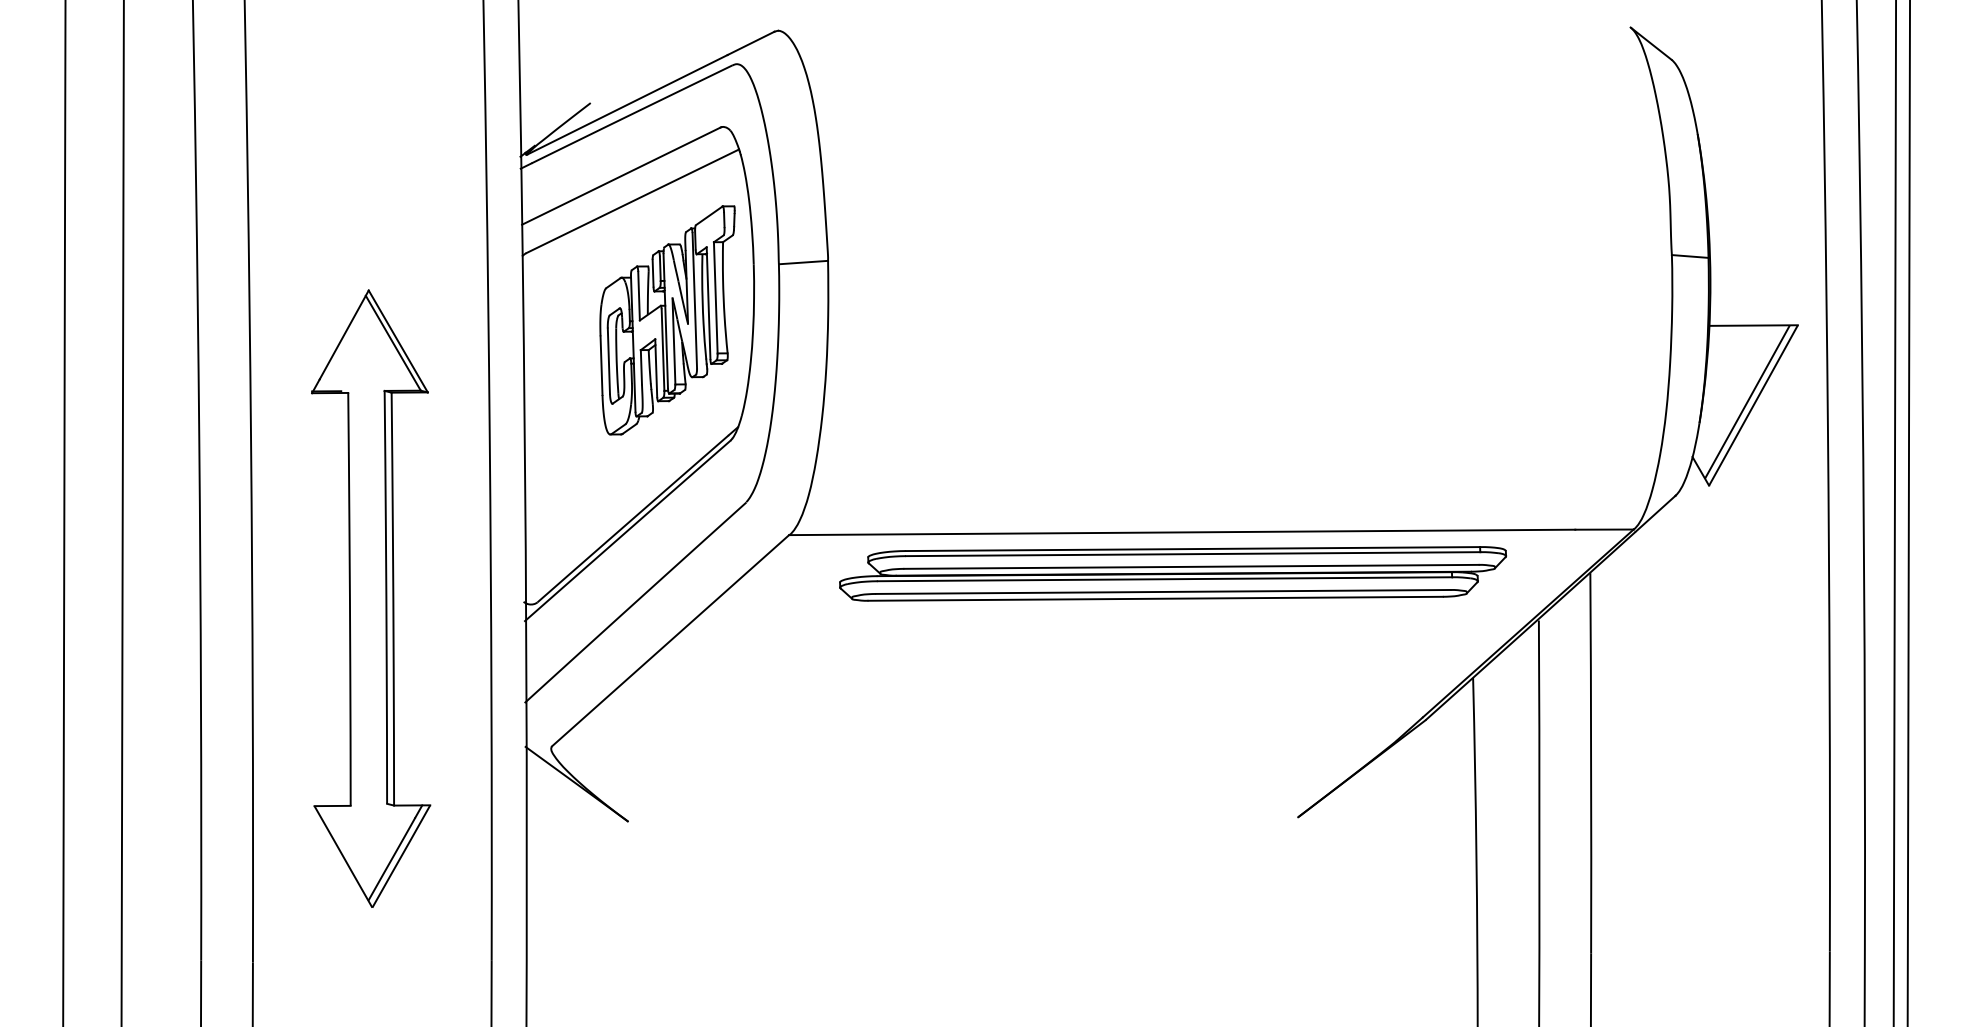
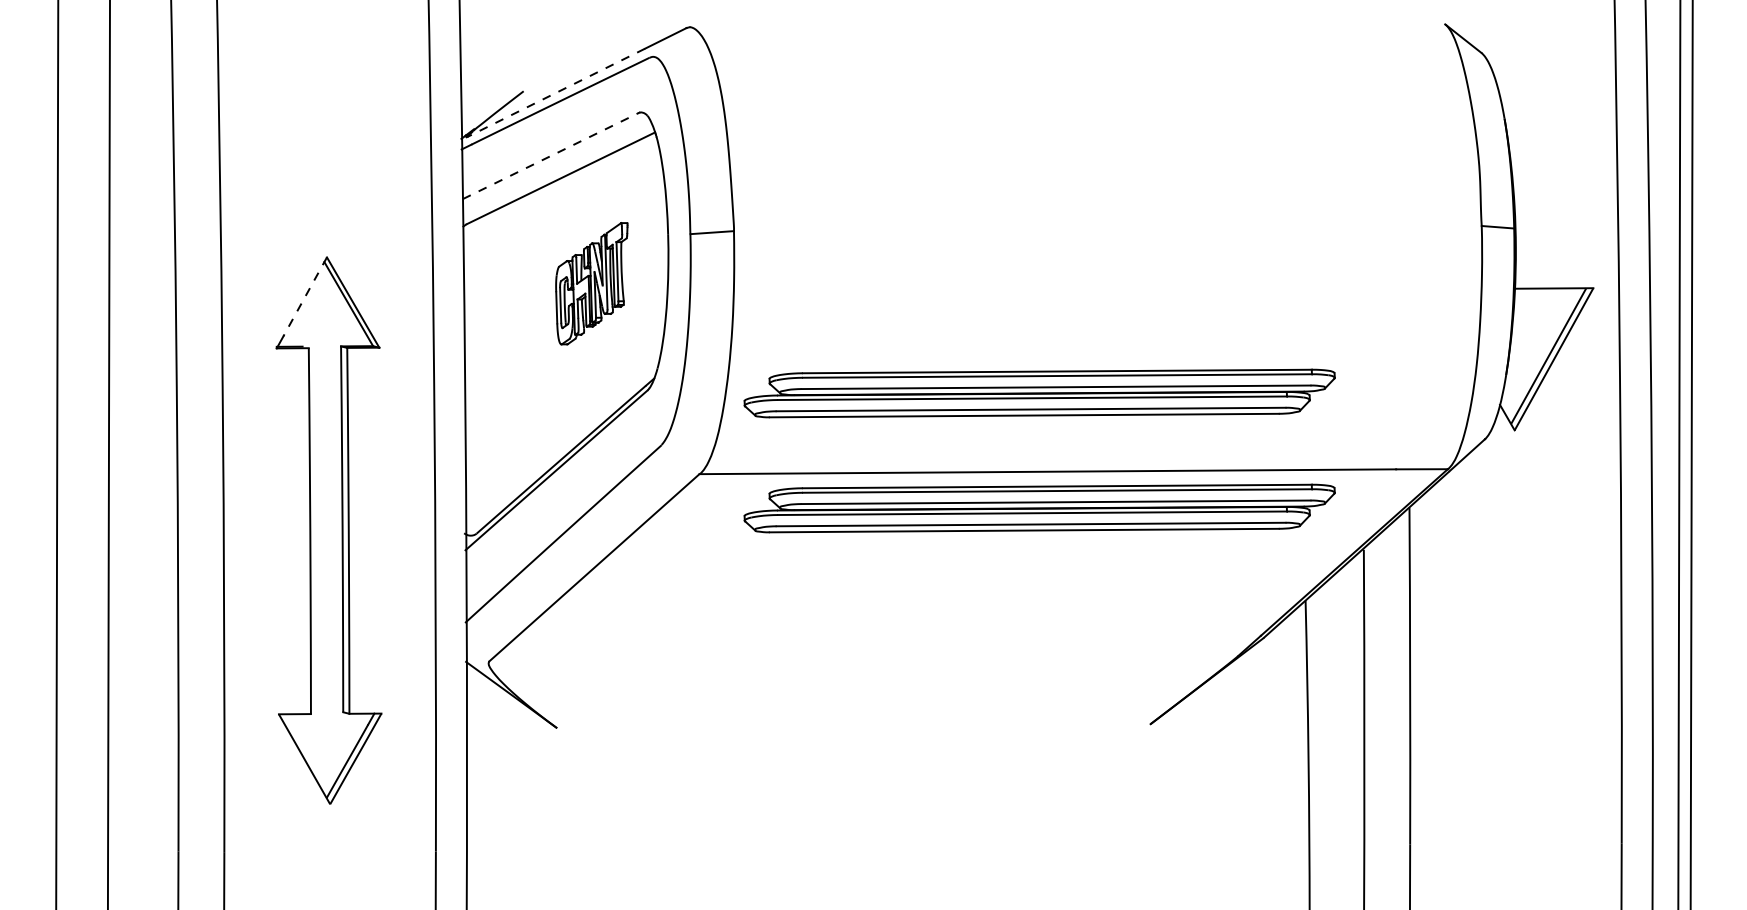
line: (626, 105) -> (555, 93), solid -> dashed
line: (620, 176) -> (550, 156), solid -> dashed
part: (667, 319) -> (591, 283), size x0.6
line: (344, 334) -> (305, 296), solid -> dashed
part: (1172, 444) -> (1039, 393), added

